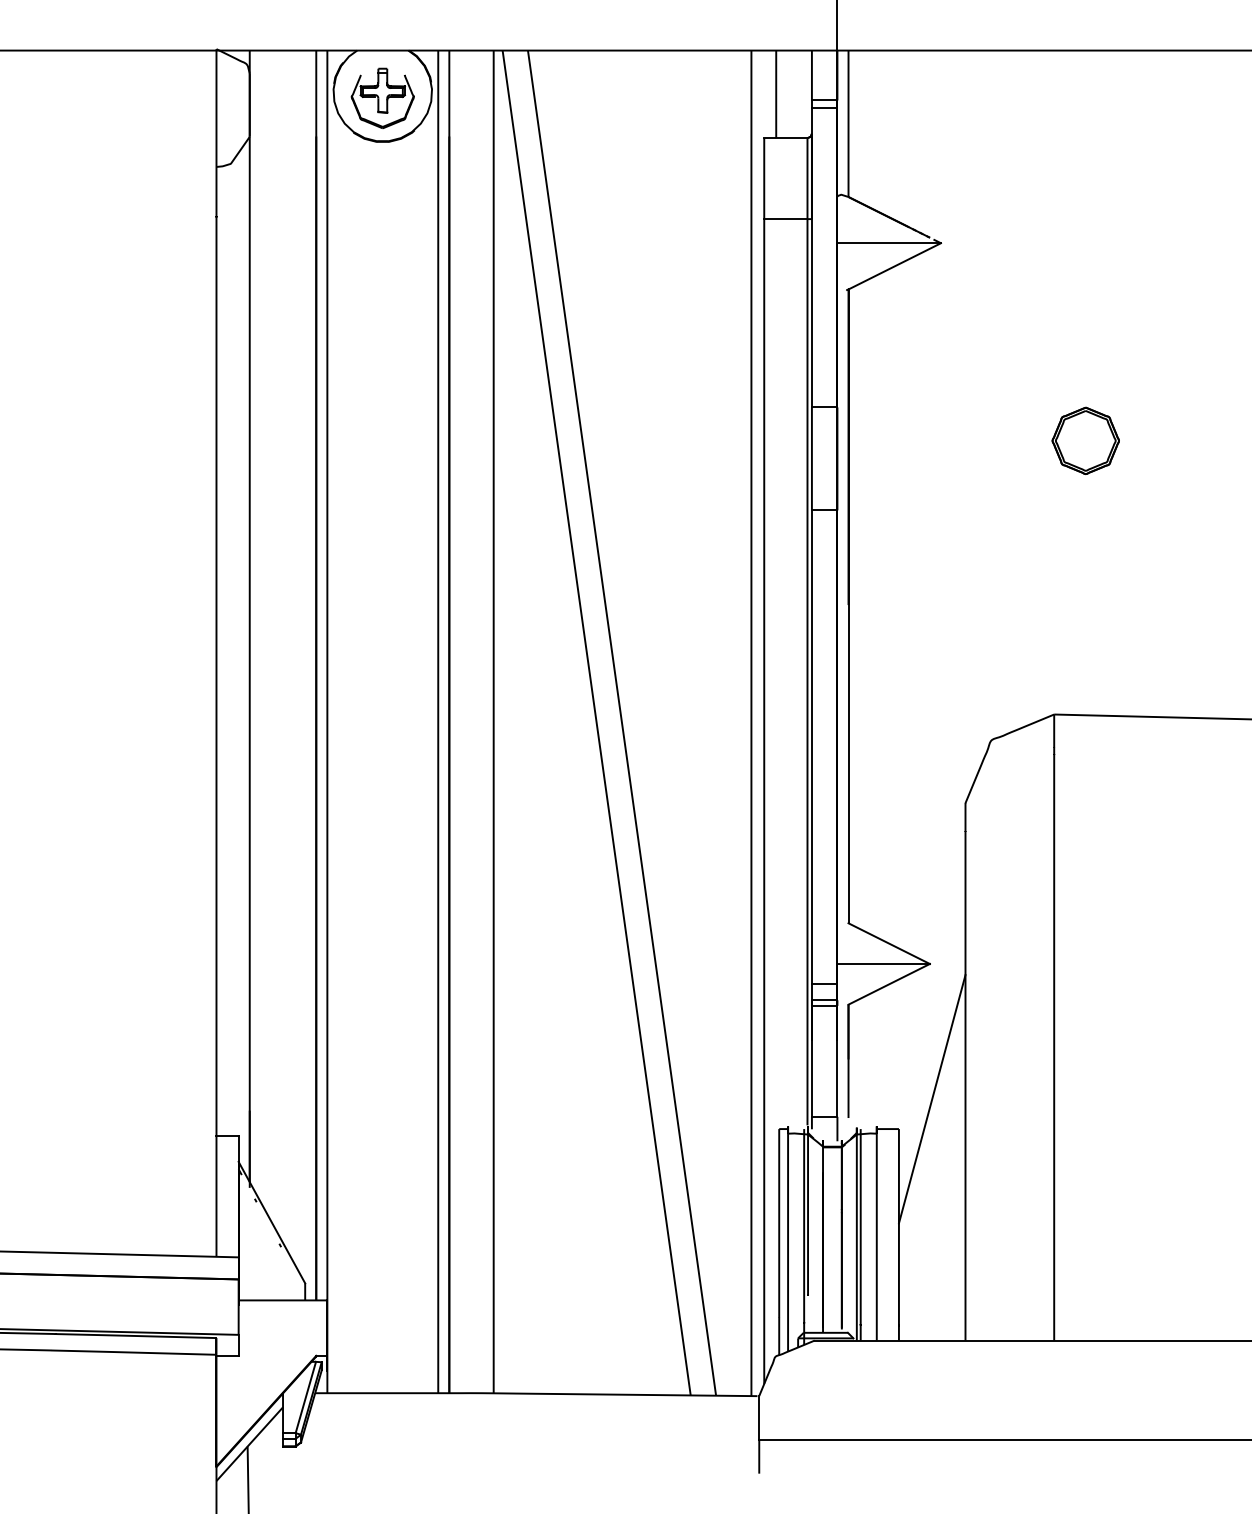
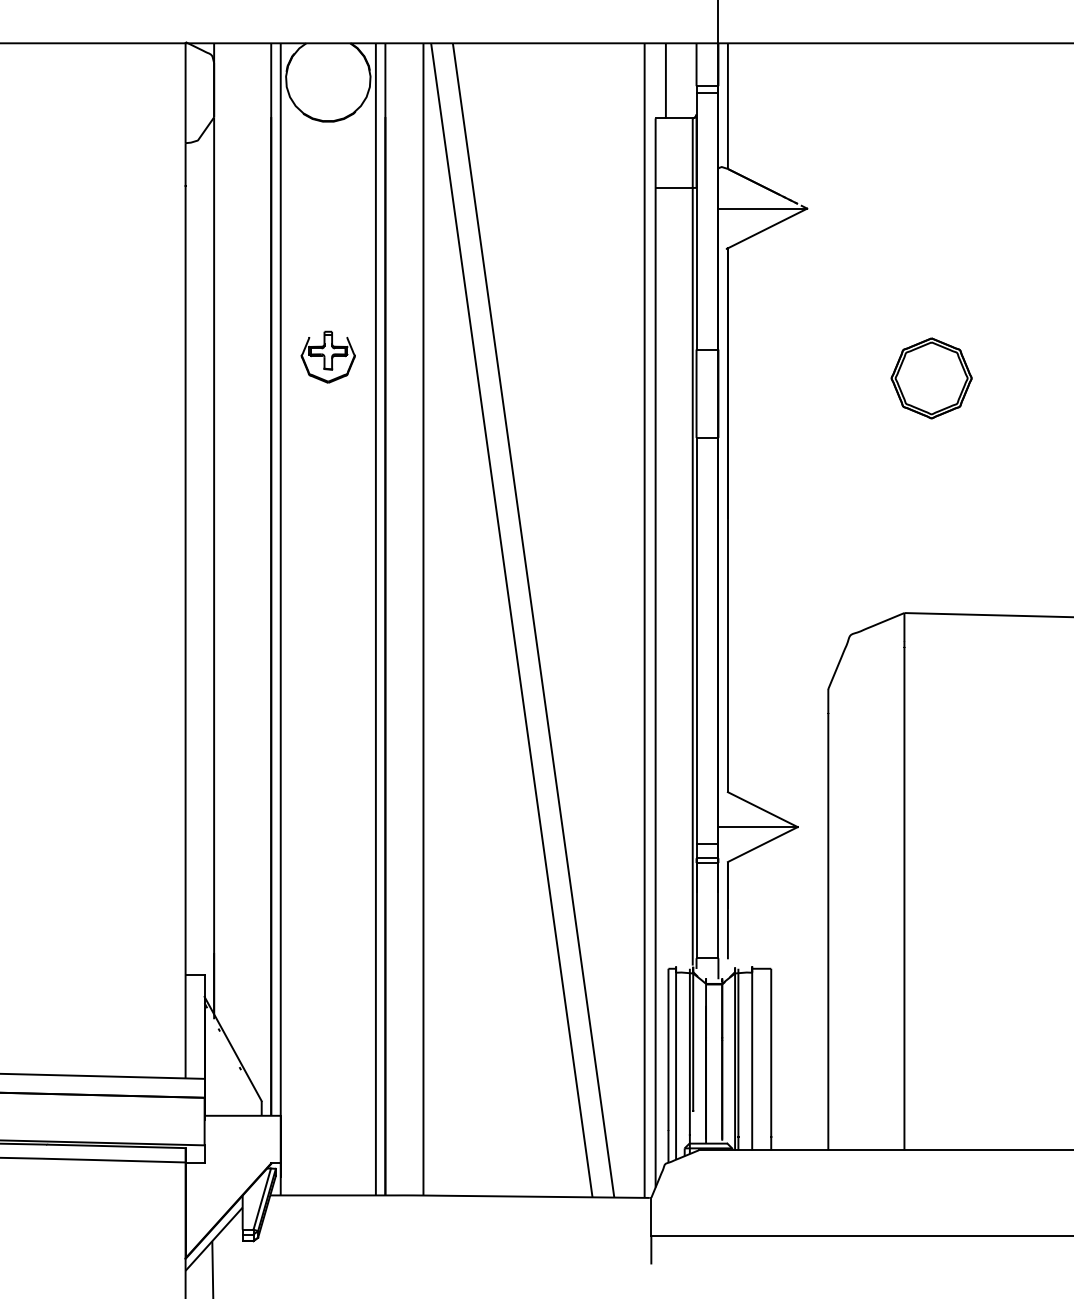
part: (382, 97) -> (328, 356), moved
part: (1085, 440) -> (931, 377), size x1.4
line: (931, 1099) -> (799, 943), removed

